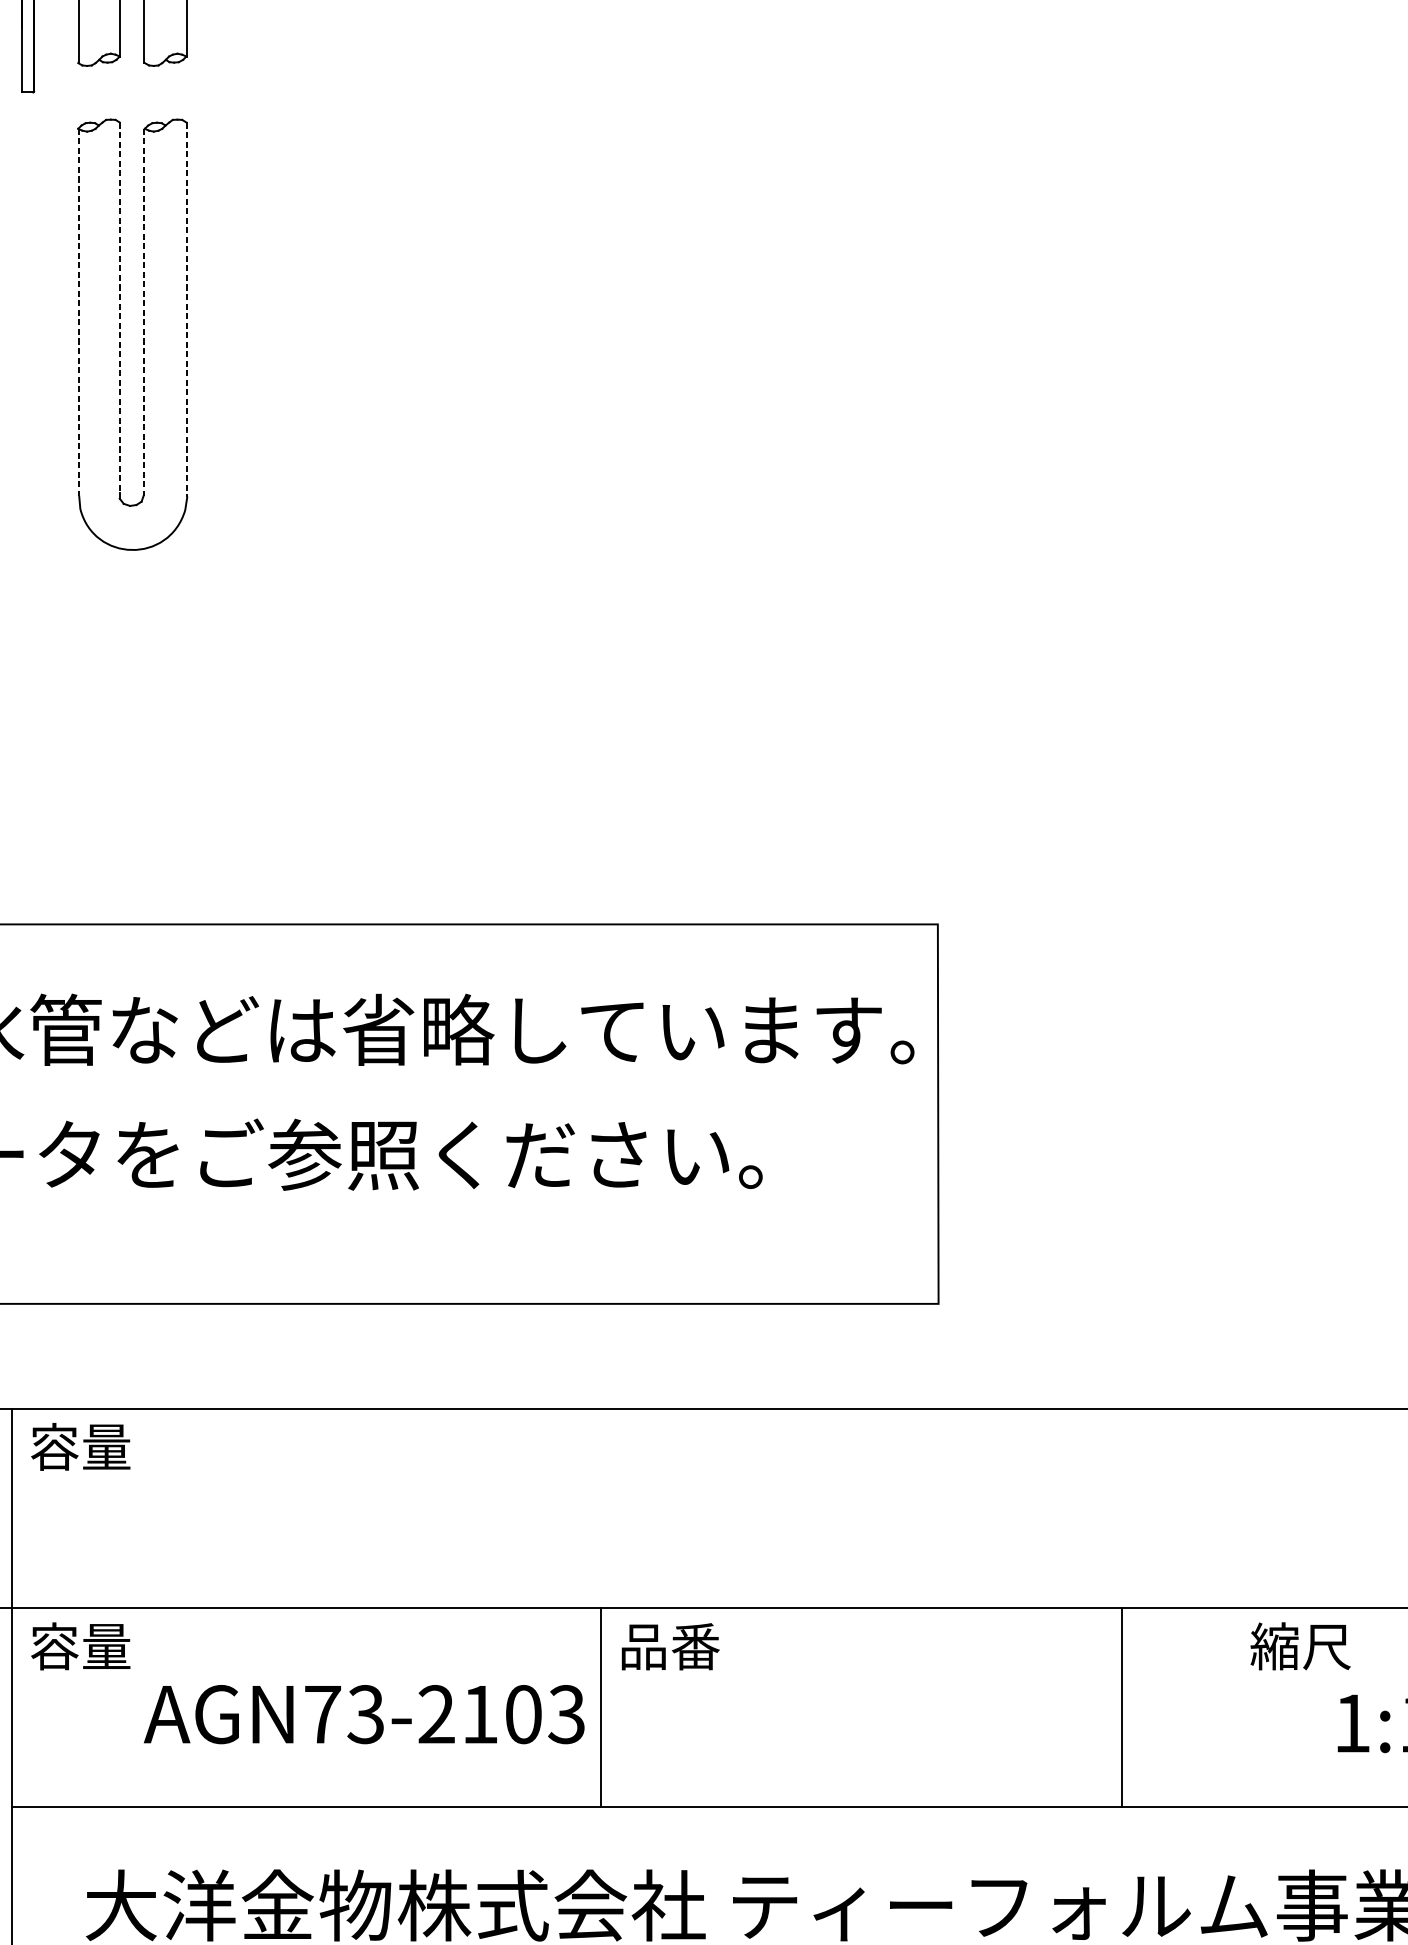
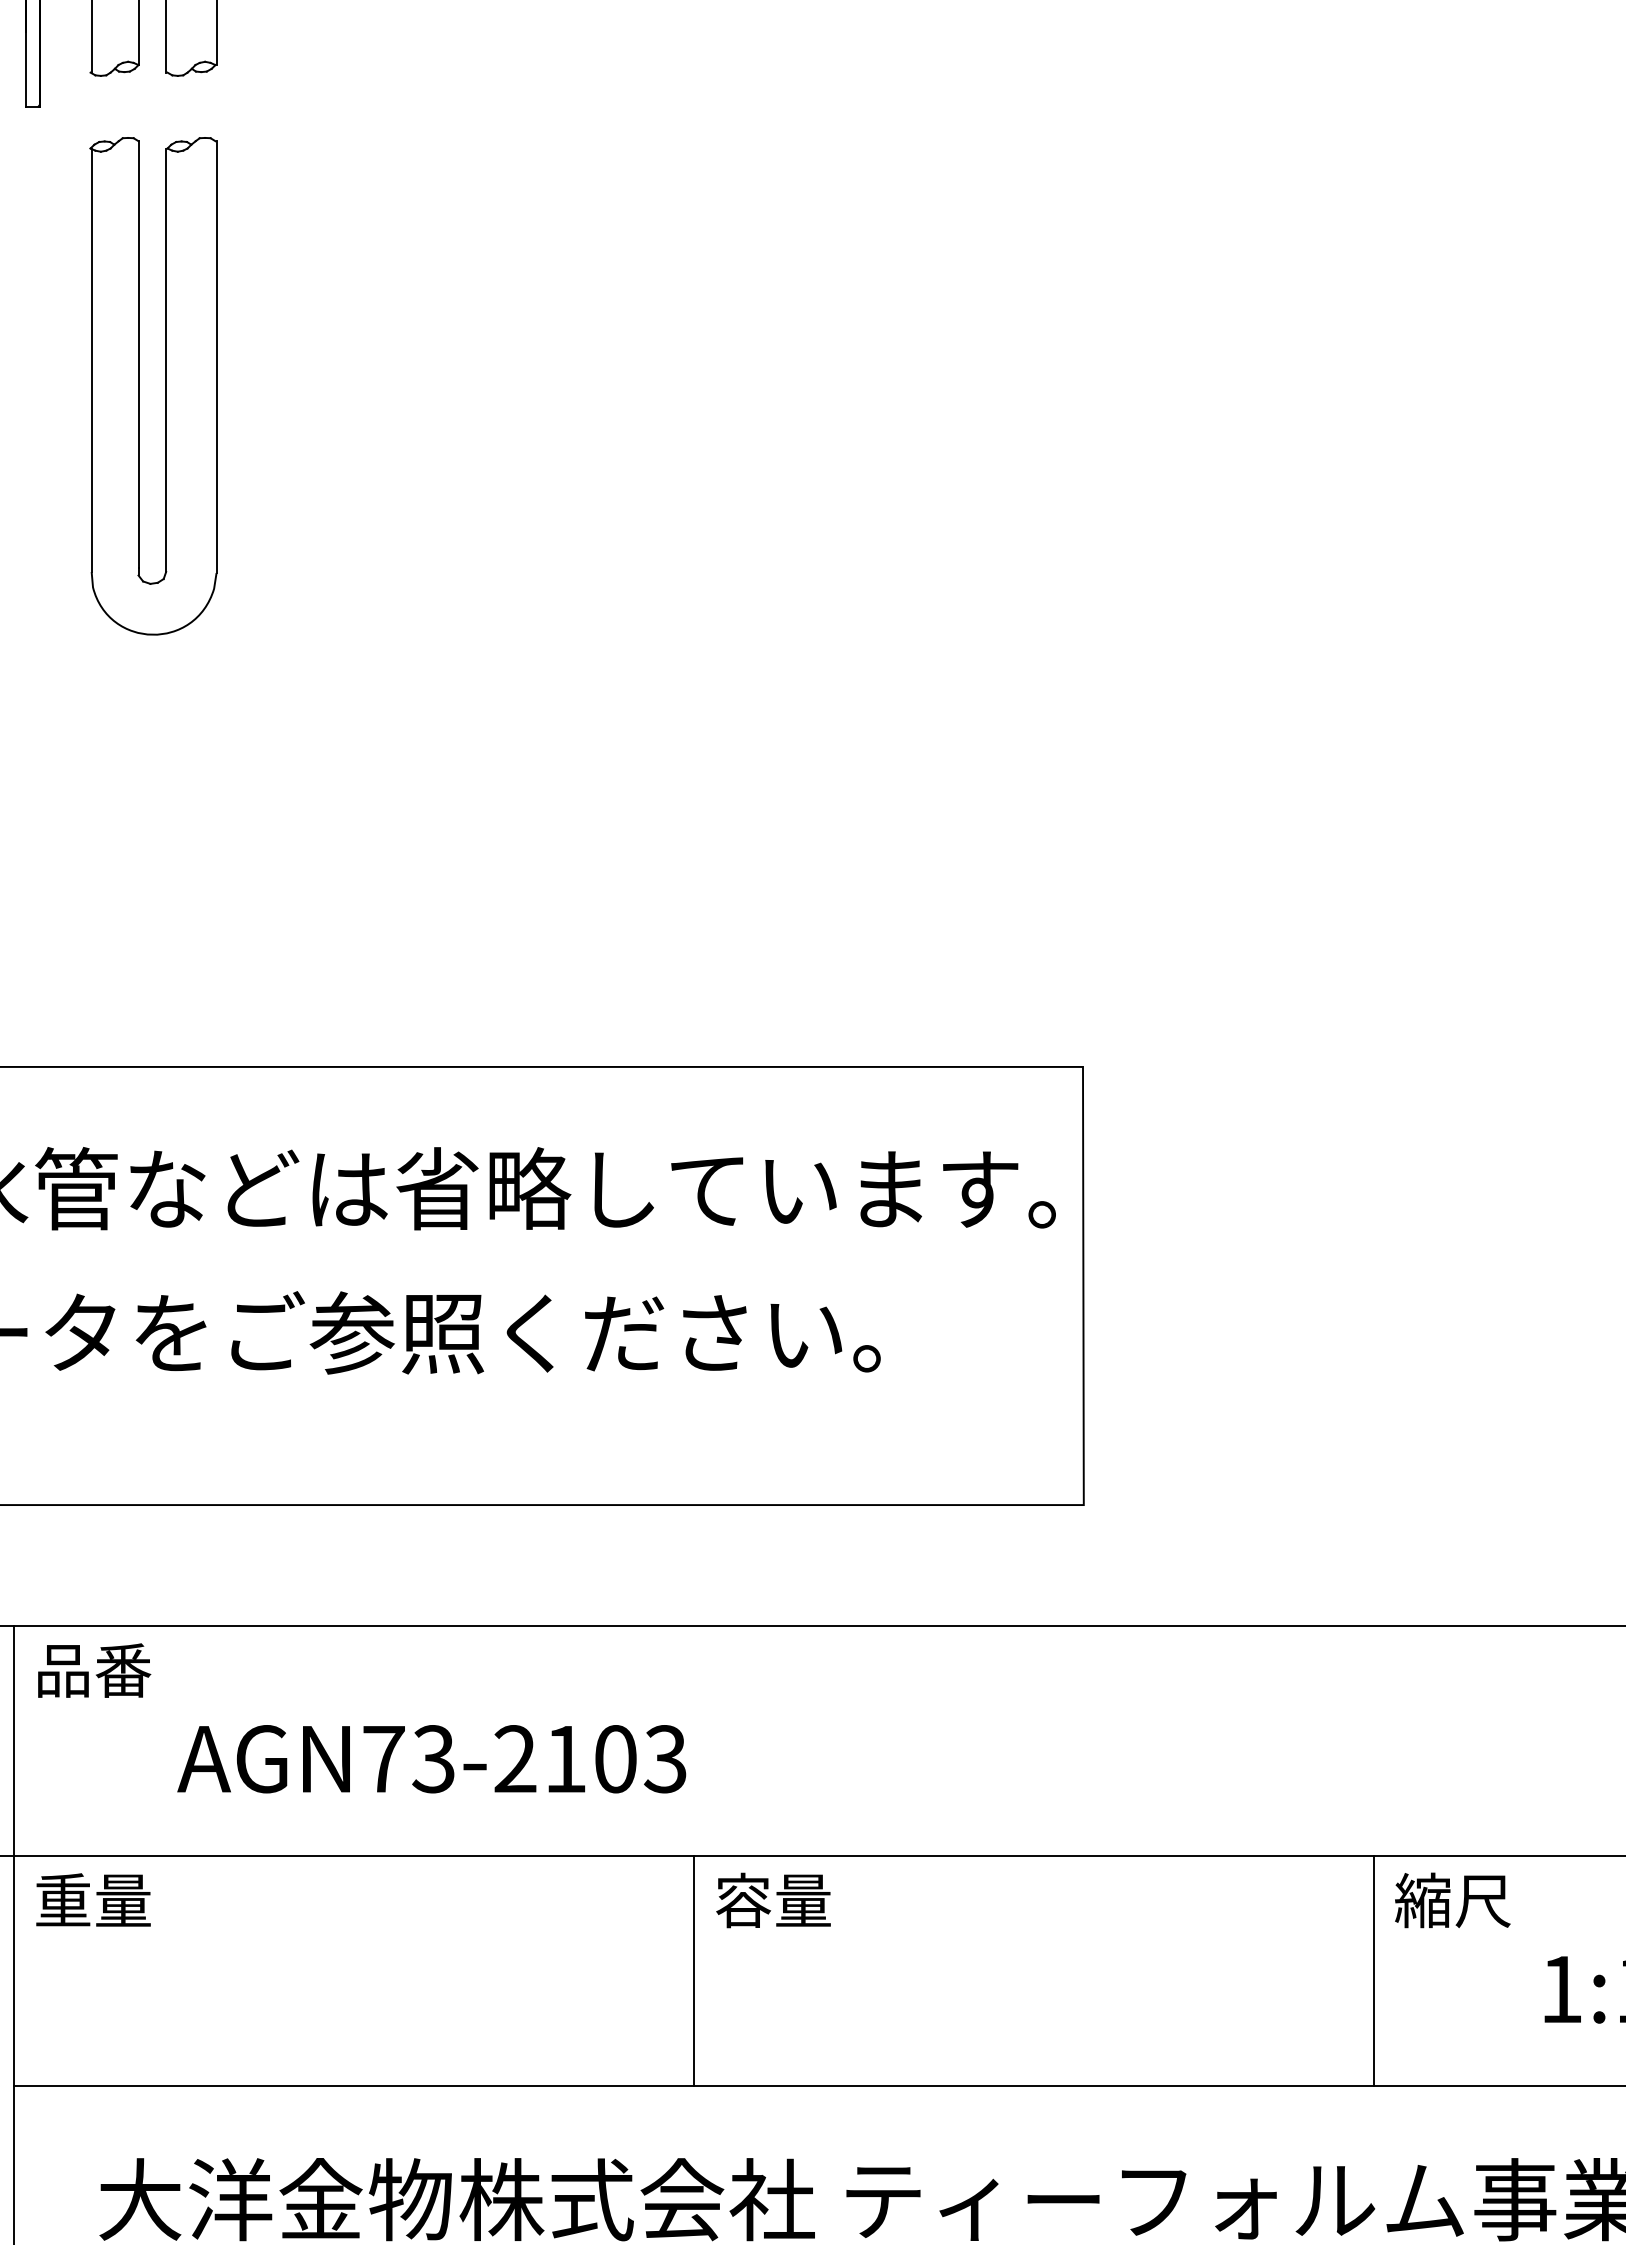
line: (119, 307) -> (138, 354), dashed -> solid
line: (187, 309) -> (216, 357), dashed -> solid
line: (79, 312) -> (91, 360), dashed -> solid
line: (144, 312) -> (166, 360), dashed -> solid
text: (80, 1446) -> (93, 1669), 容量 -> 品番
text: (54, 1646) -> (63, 1900), 容量 -> 重量
text: (669, 1646) -> (773, 1900), 品番 -> 容量
text: (1300, 1646) -> (1452, 1900), moved
line: (1121, 1707) -> (1374, 1971), moved
text: (364, 1714) -> (431, 1759), moved

